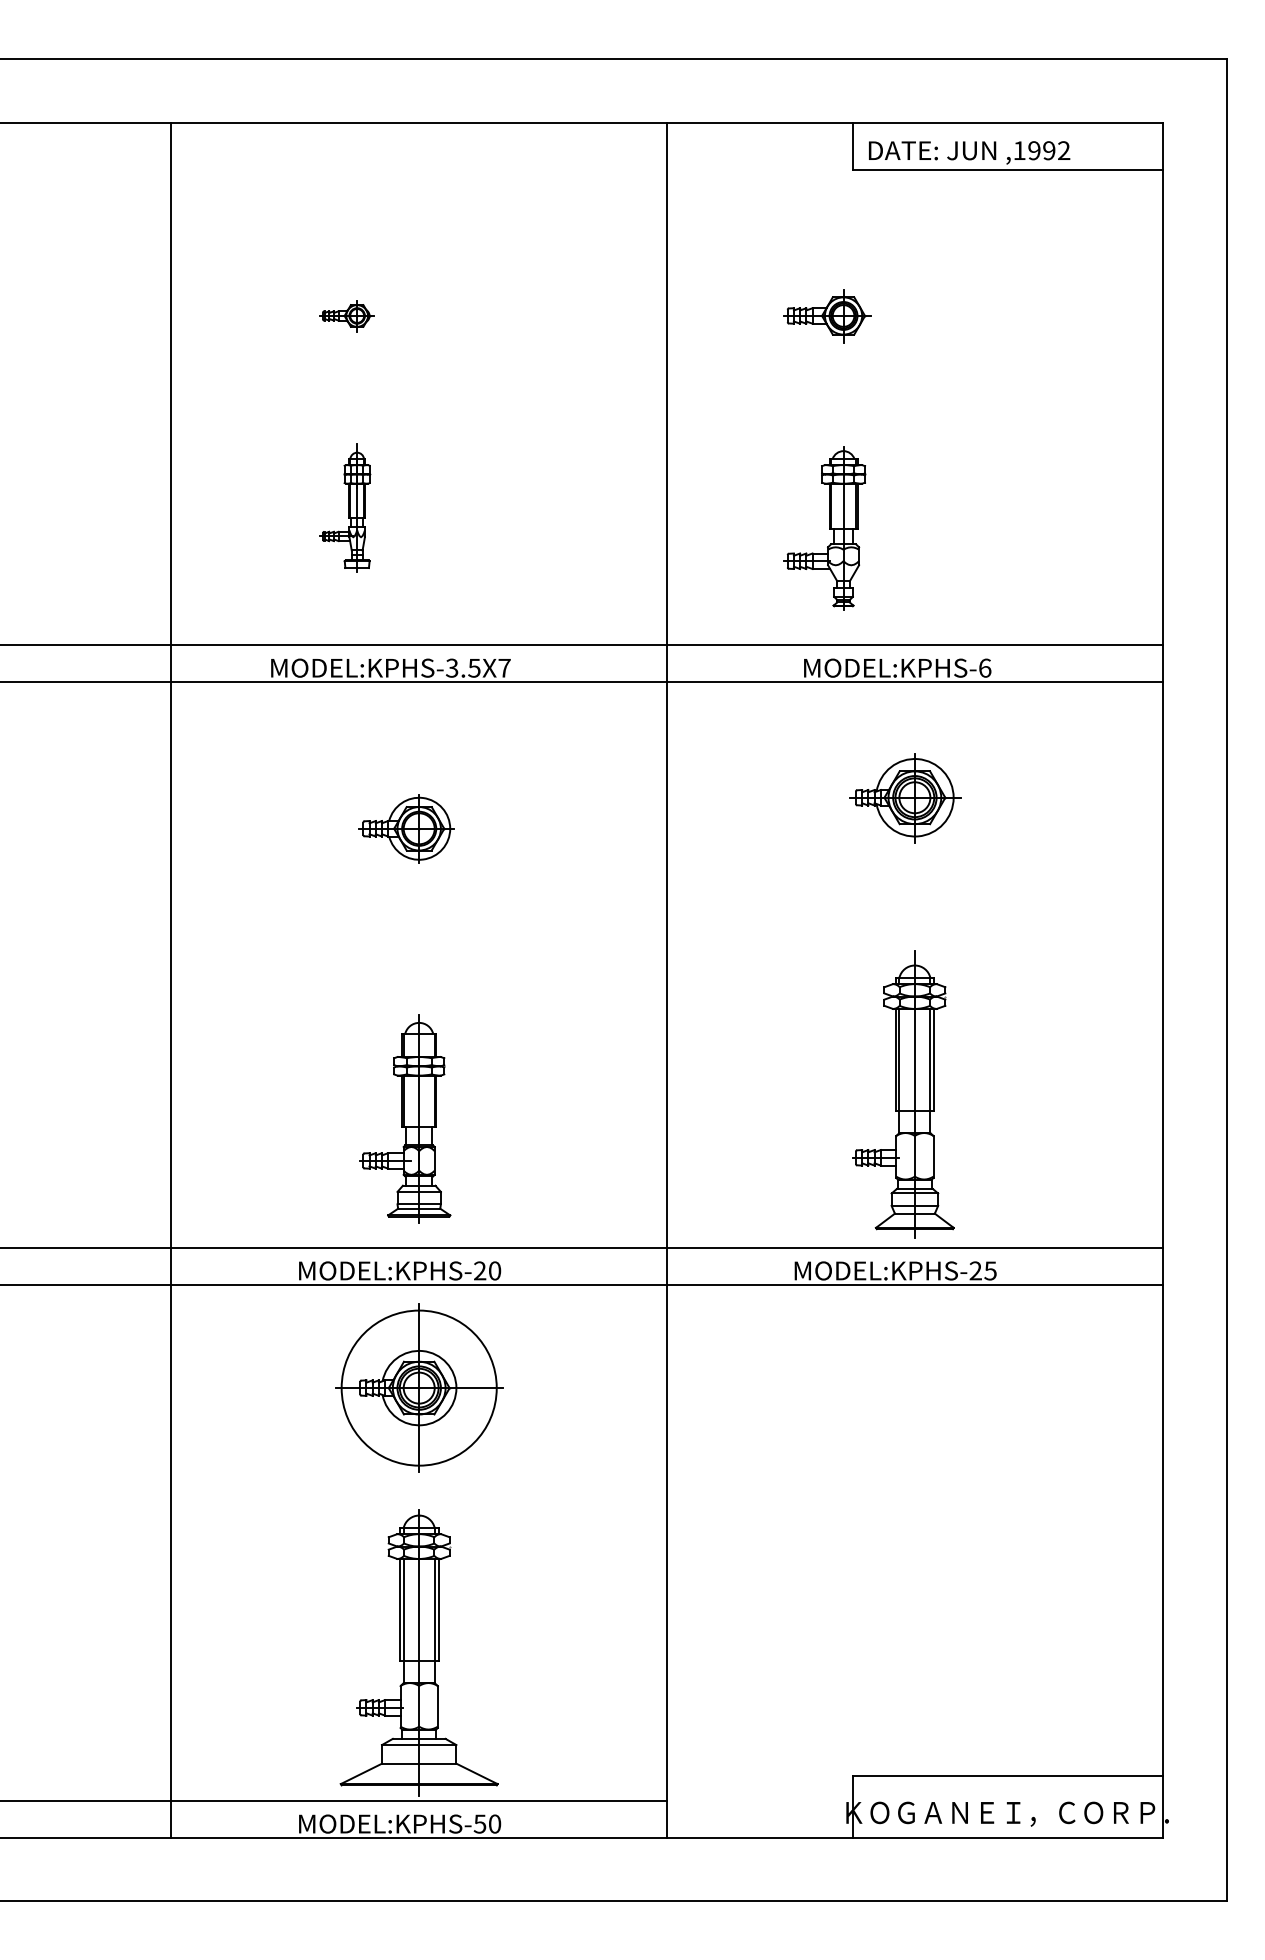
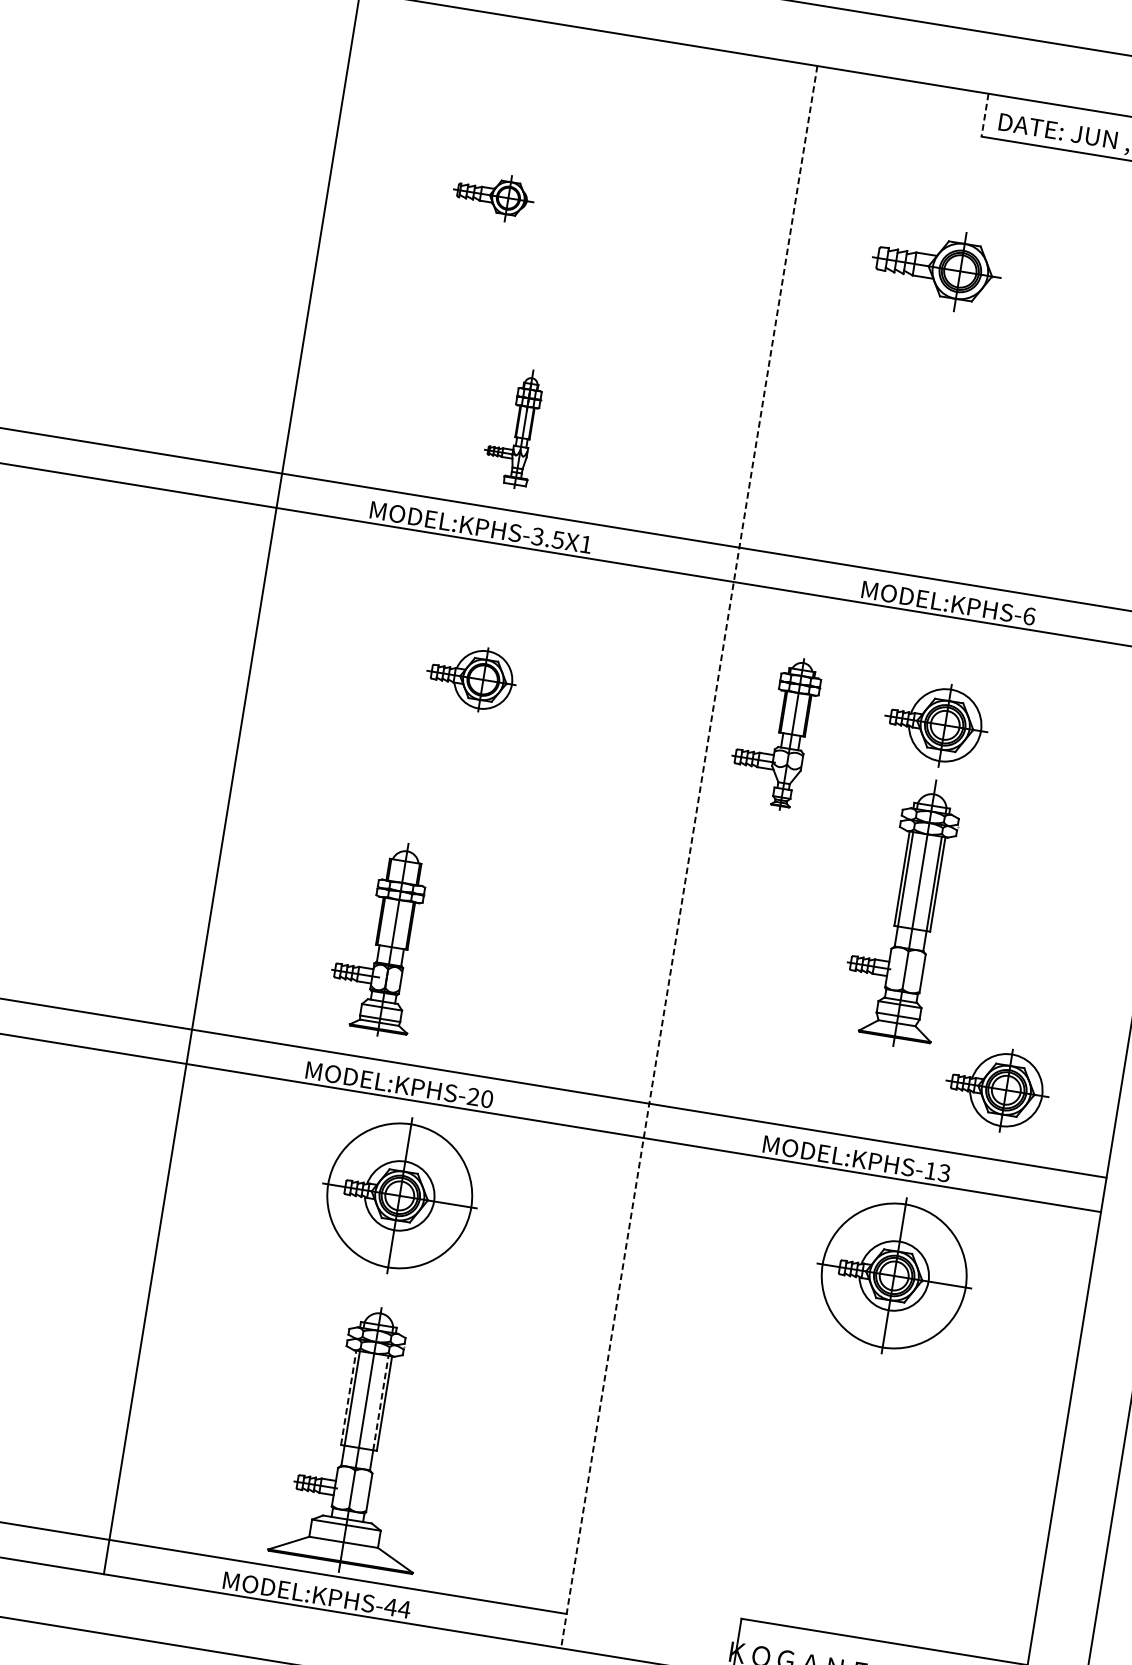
line: (852, 146) -> (984, 115), solid -> dashed
part: (346, 316) -> (492, 196), size x1.6
part: (827, 316) -> (936, 268), size x1.6
part: (345, 507) -> (513, 426), moved
part: (824, 528) -> (774, 731), moved
text: (504, 668) -> (585, 544), MODEL:KPHS-3.5X7 -> MODEL:KPHS-3.5X1
line: (667, 980) -> (689, 856), solid -> dashed
part: (903, 1094) -> (904, 911), moved
part: (405, 1118) -> (380, 937), moved
part: (1032, 1173) -> (997, 1089), added
text: (982, 1270) -> (936, 1171), MODEL:KPHS-25 -> MODEL:KPHS-13
part: (955, 1387) -> (894, 1275), added
line: (399, 1609) -> (348, 1397), solid -> dashed
line: (434, 1609) -> (380, 1402), solid -> dashed
text: (487, 1823) -> (397, 1607), MODEL:KPHS-50 -> MODEL:KPHS-44

